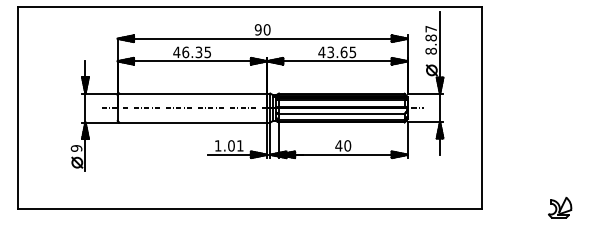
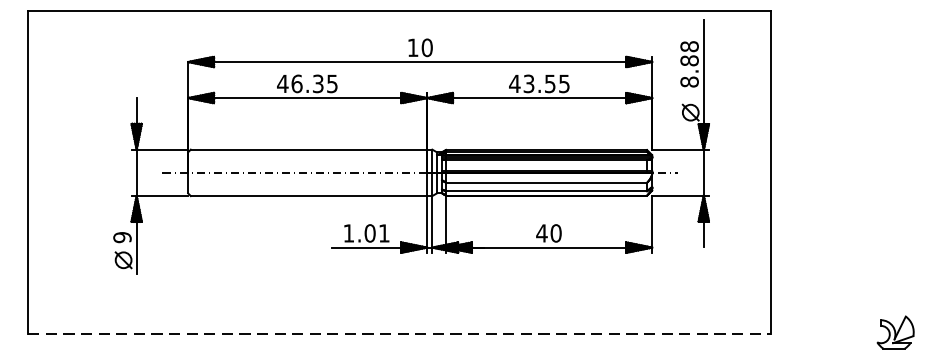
text: (430, 28) -> (688, 45), 8.87 -> 8.88
text: (257, 29) -> (411, 47), 90 -> 10
text: (343, 52) -> (549, 84), 43.65 -> 43.55
line: (250, 209) -> (400, 335), solid -> dashed

